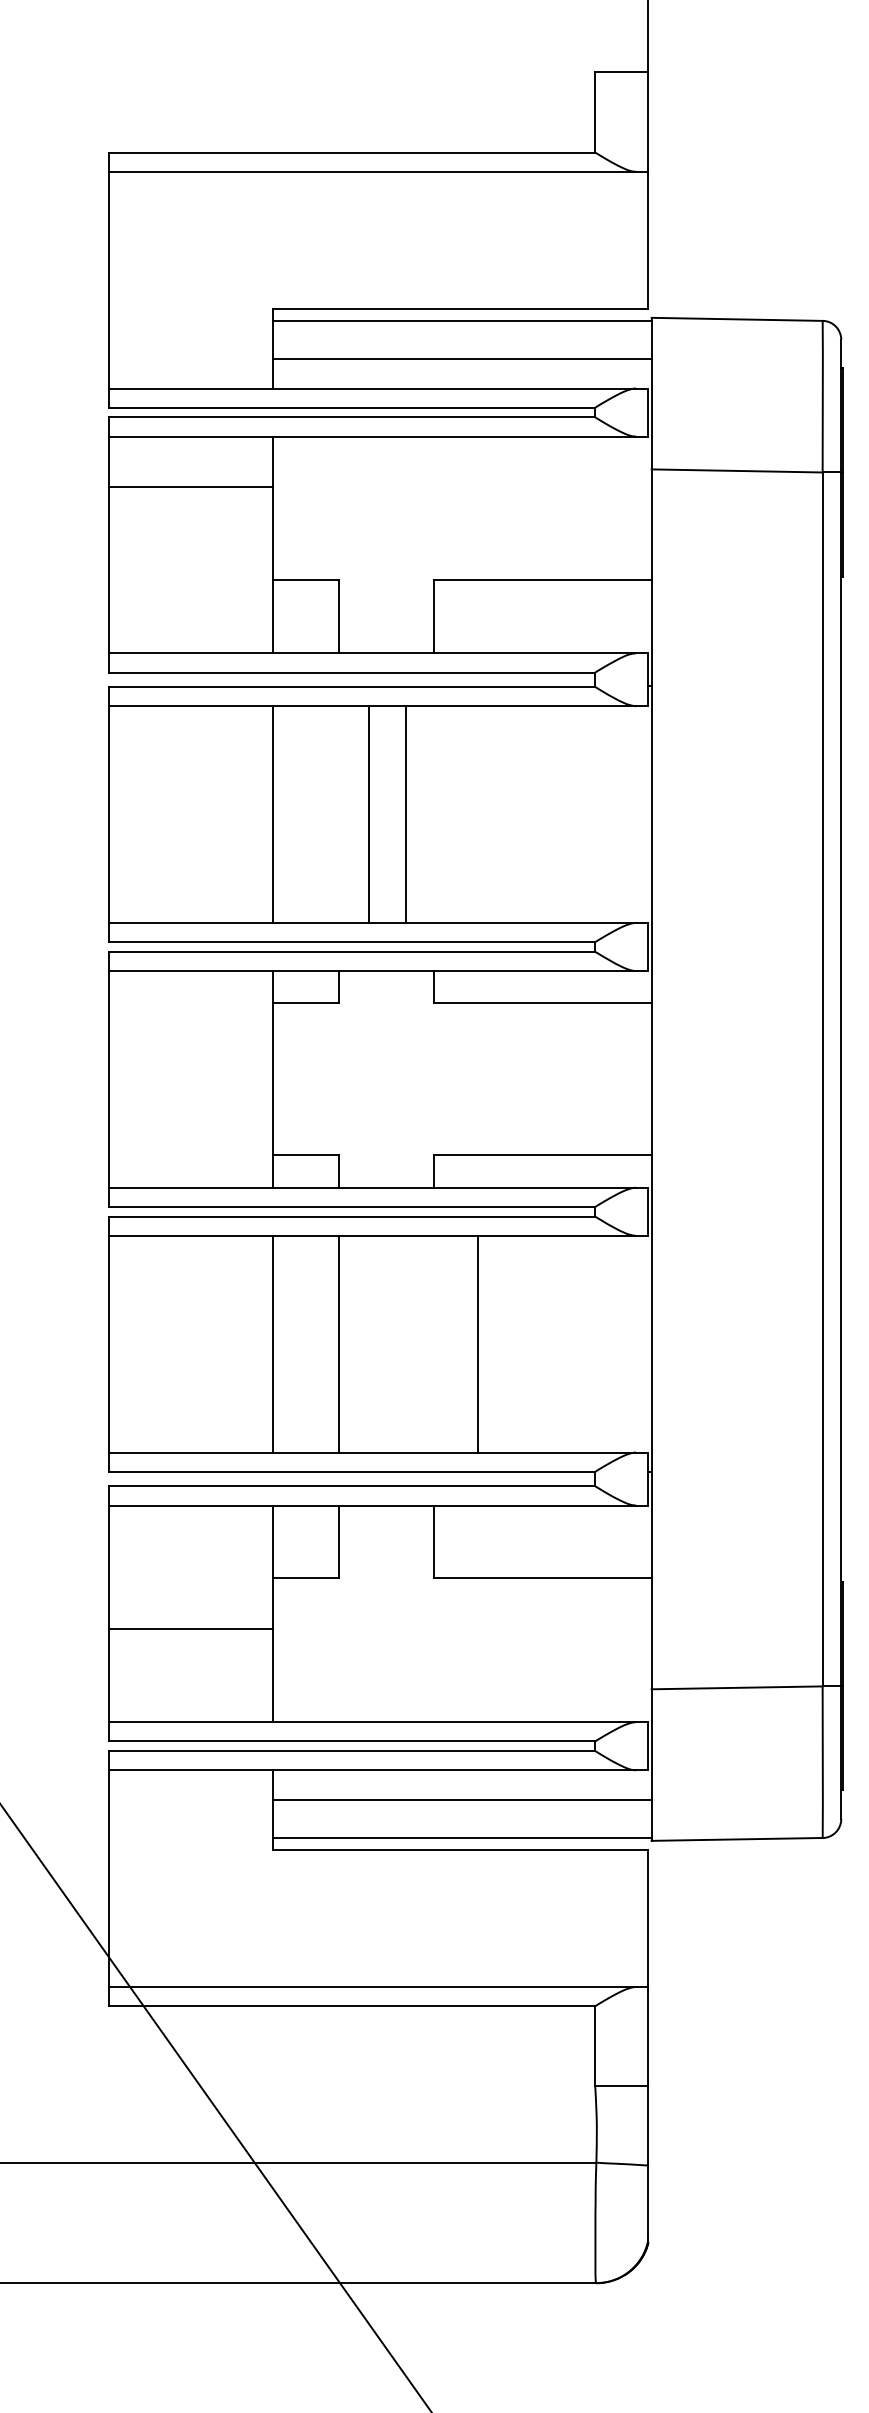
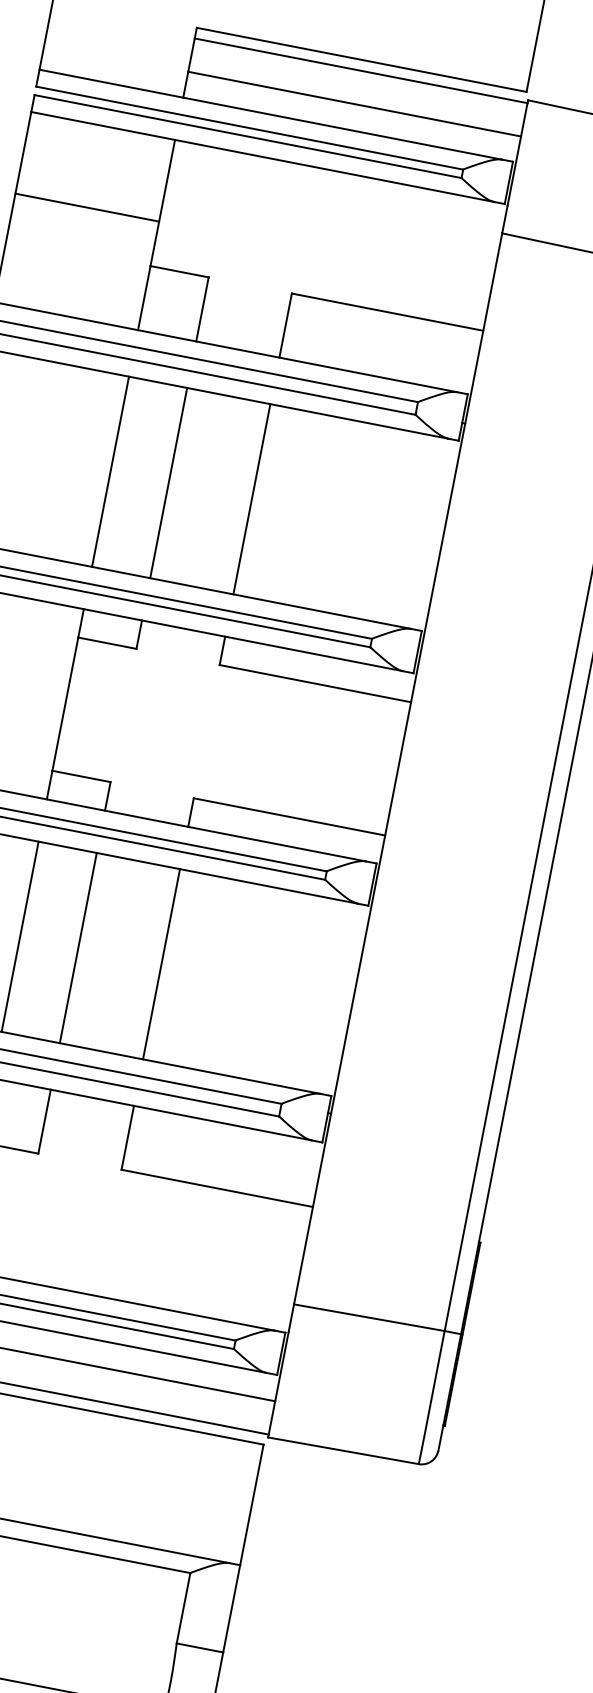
line: (190, 486) -> (87, 207), moved
line: (368, 814) -> (168, 482), moved
line: (405, 814) -> (251, 499), moved
line: (477, 1343) -> (161, 963), moved

